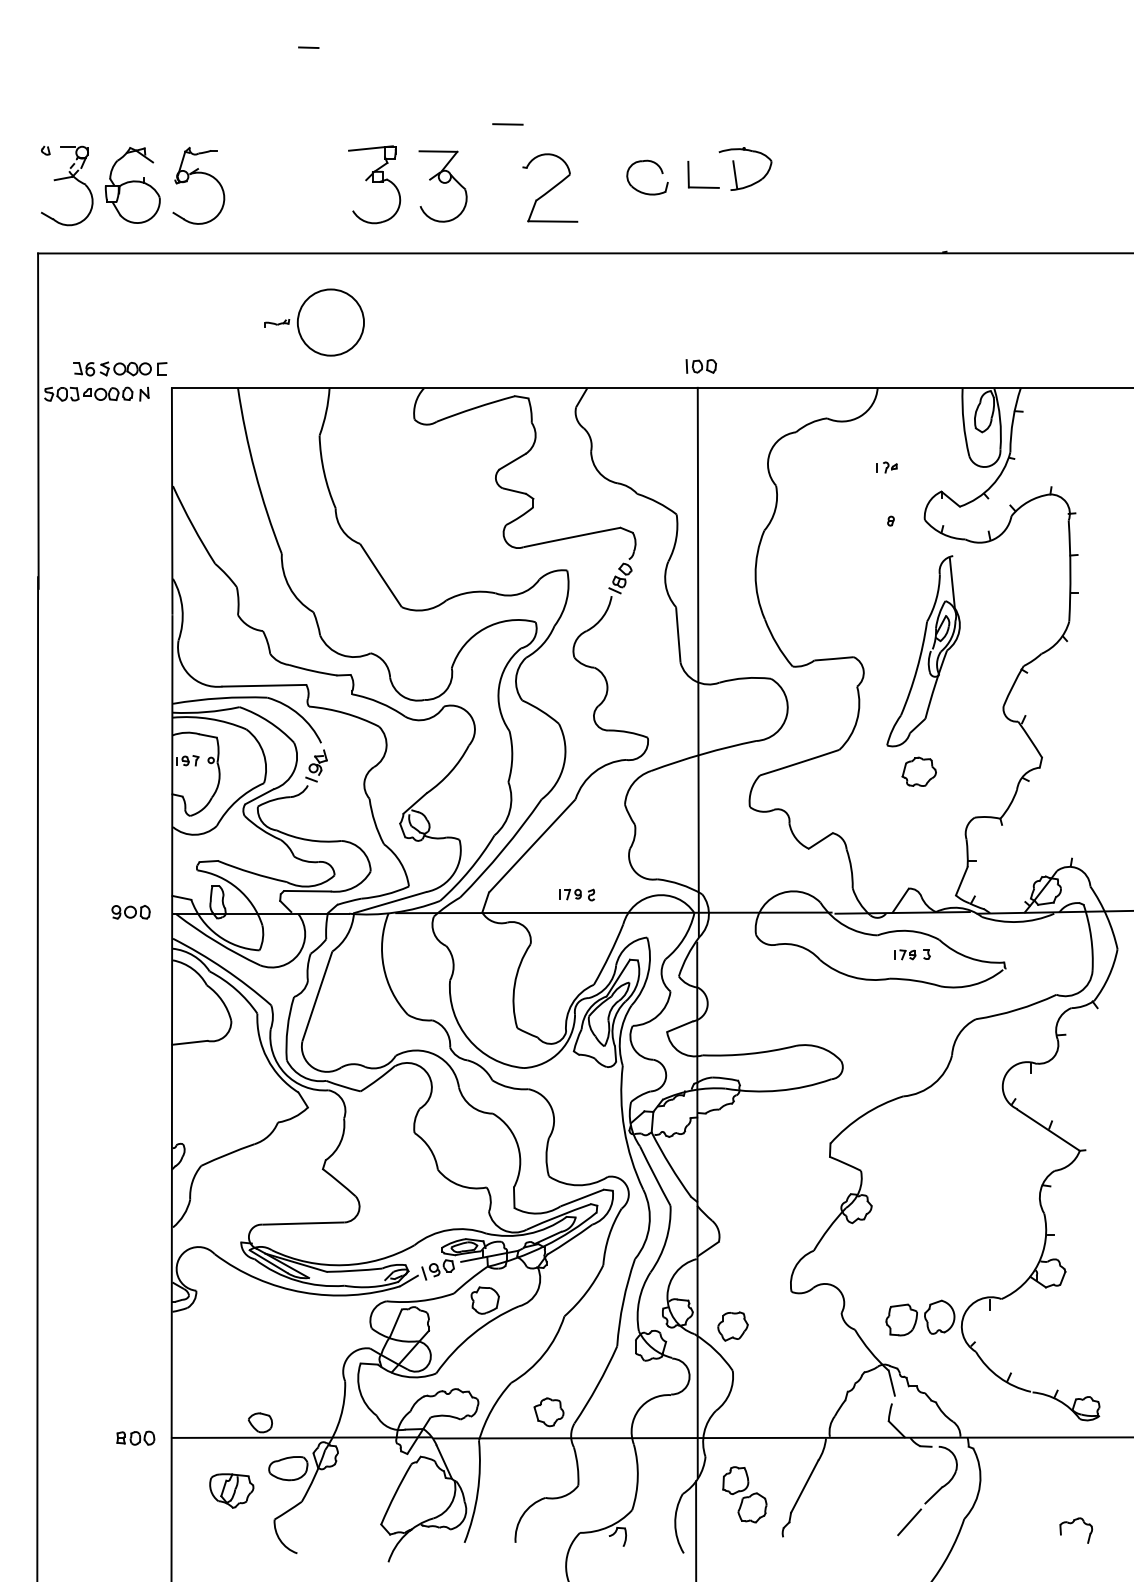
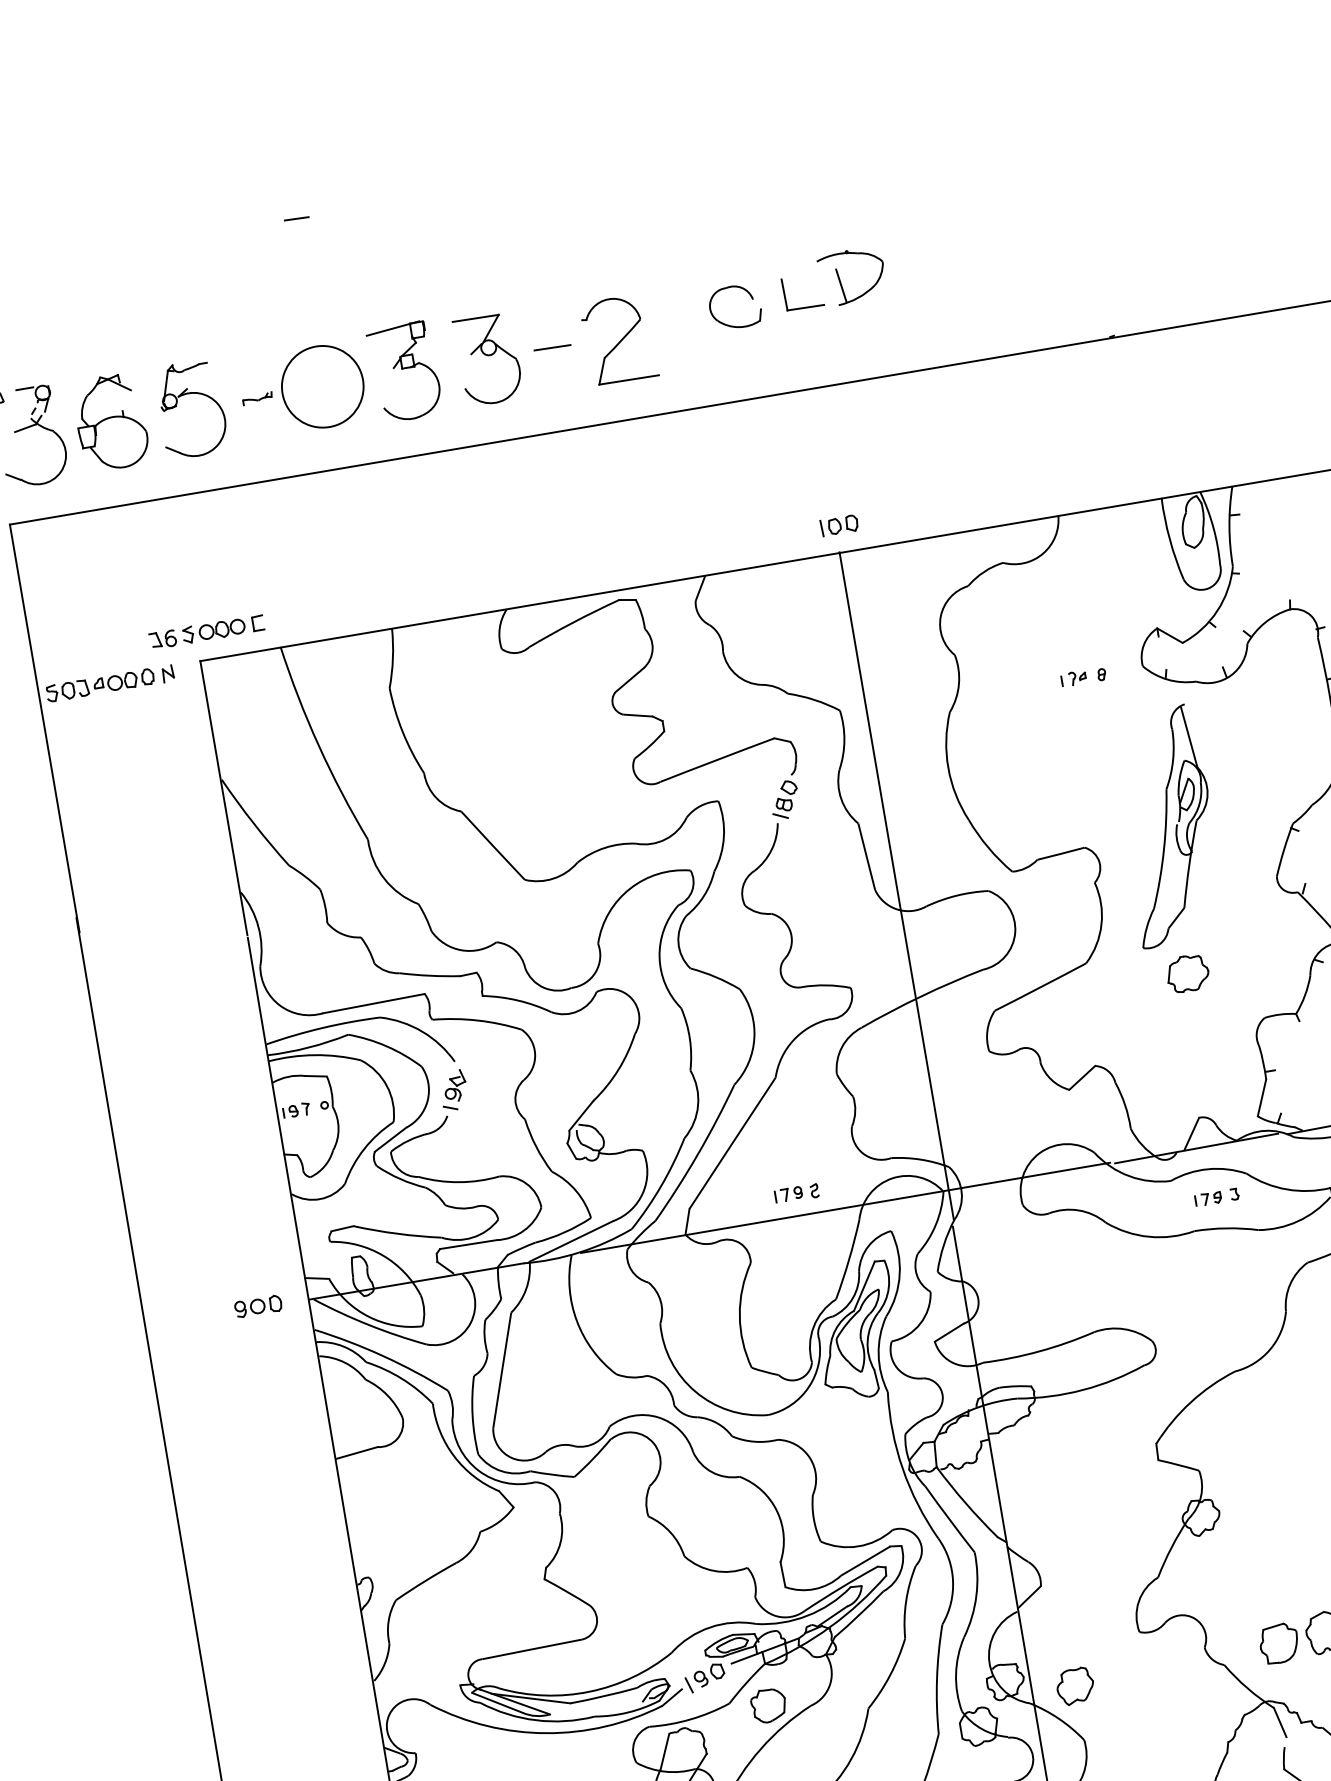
line: (507, 124) -> (552, 347), moved
part: (314, 322) -> (302, 390), moved
part: (120, 368) -> (207, 631), moved
part: (886, 467) -> (1073, 678), moved

